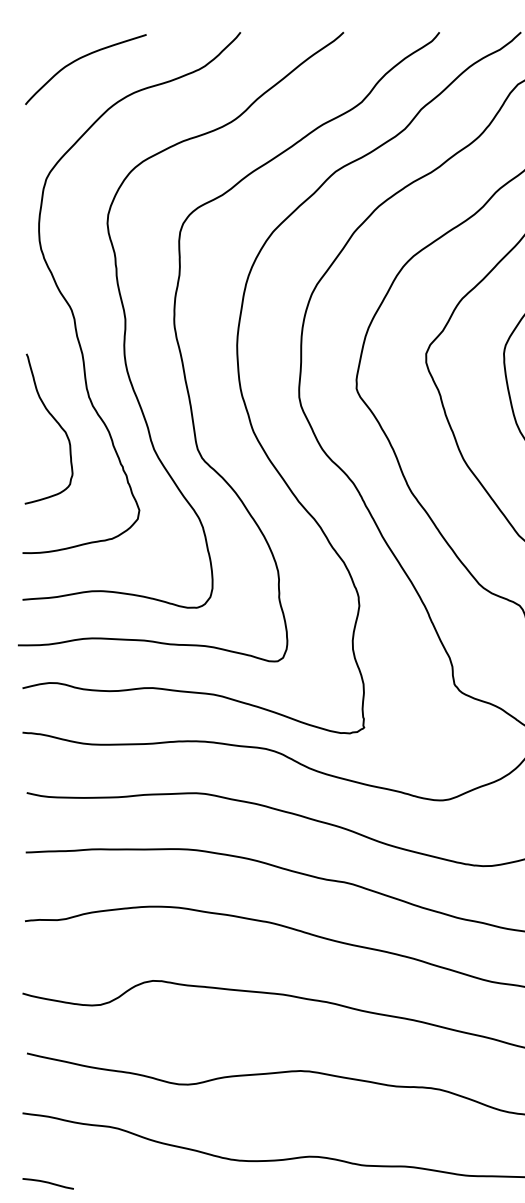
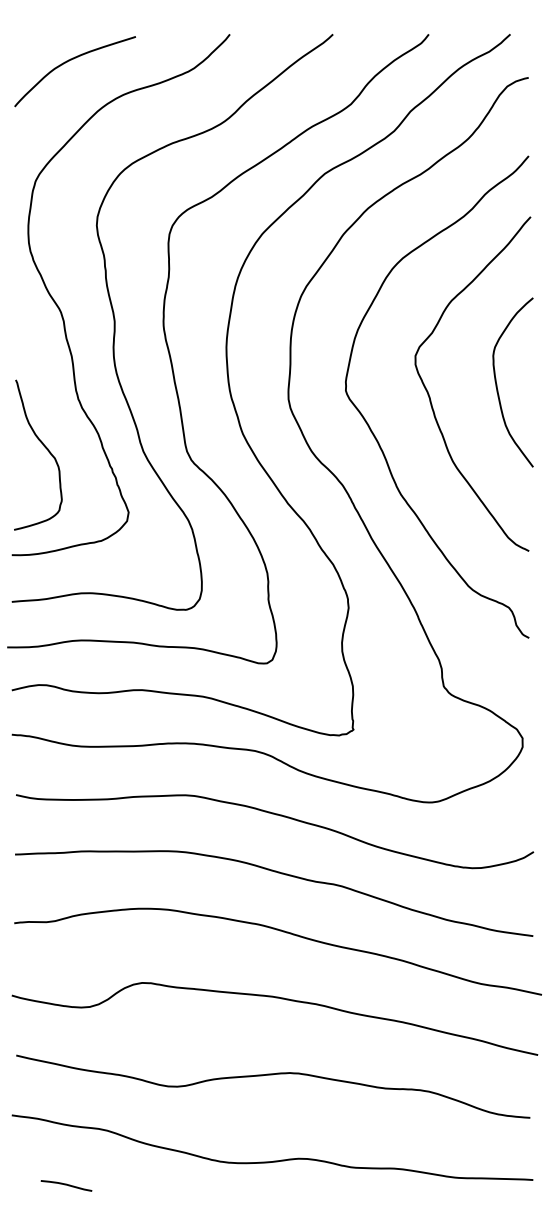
curve: (55, 421) -> (44, 447), moved
curve: (48, 1183) -> (66, 1185), moved

